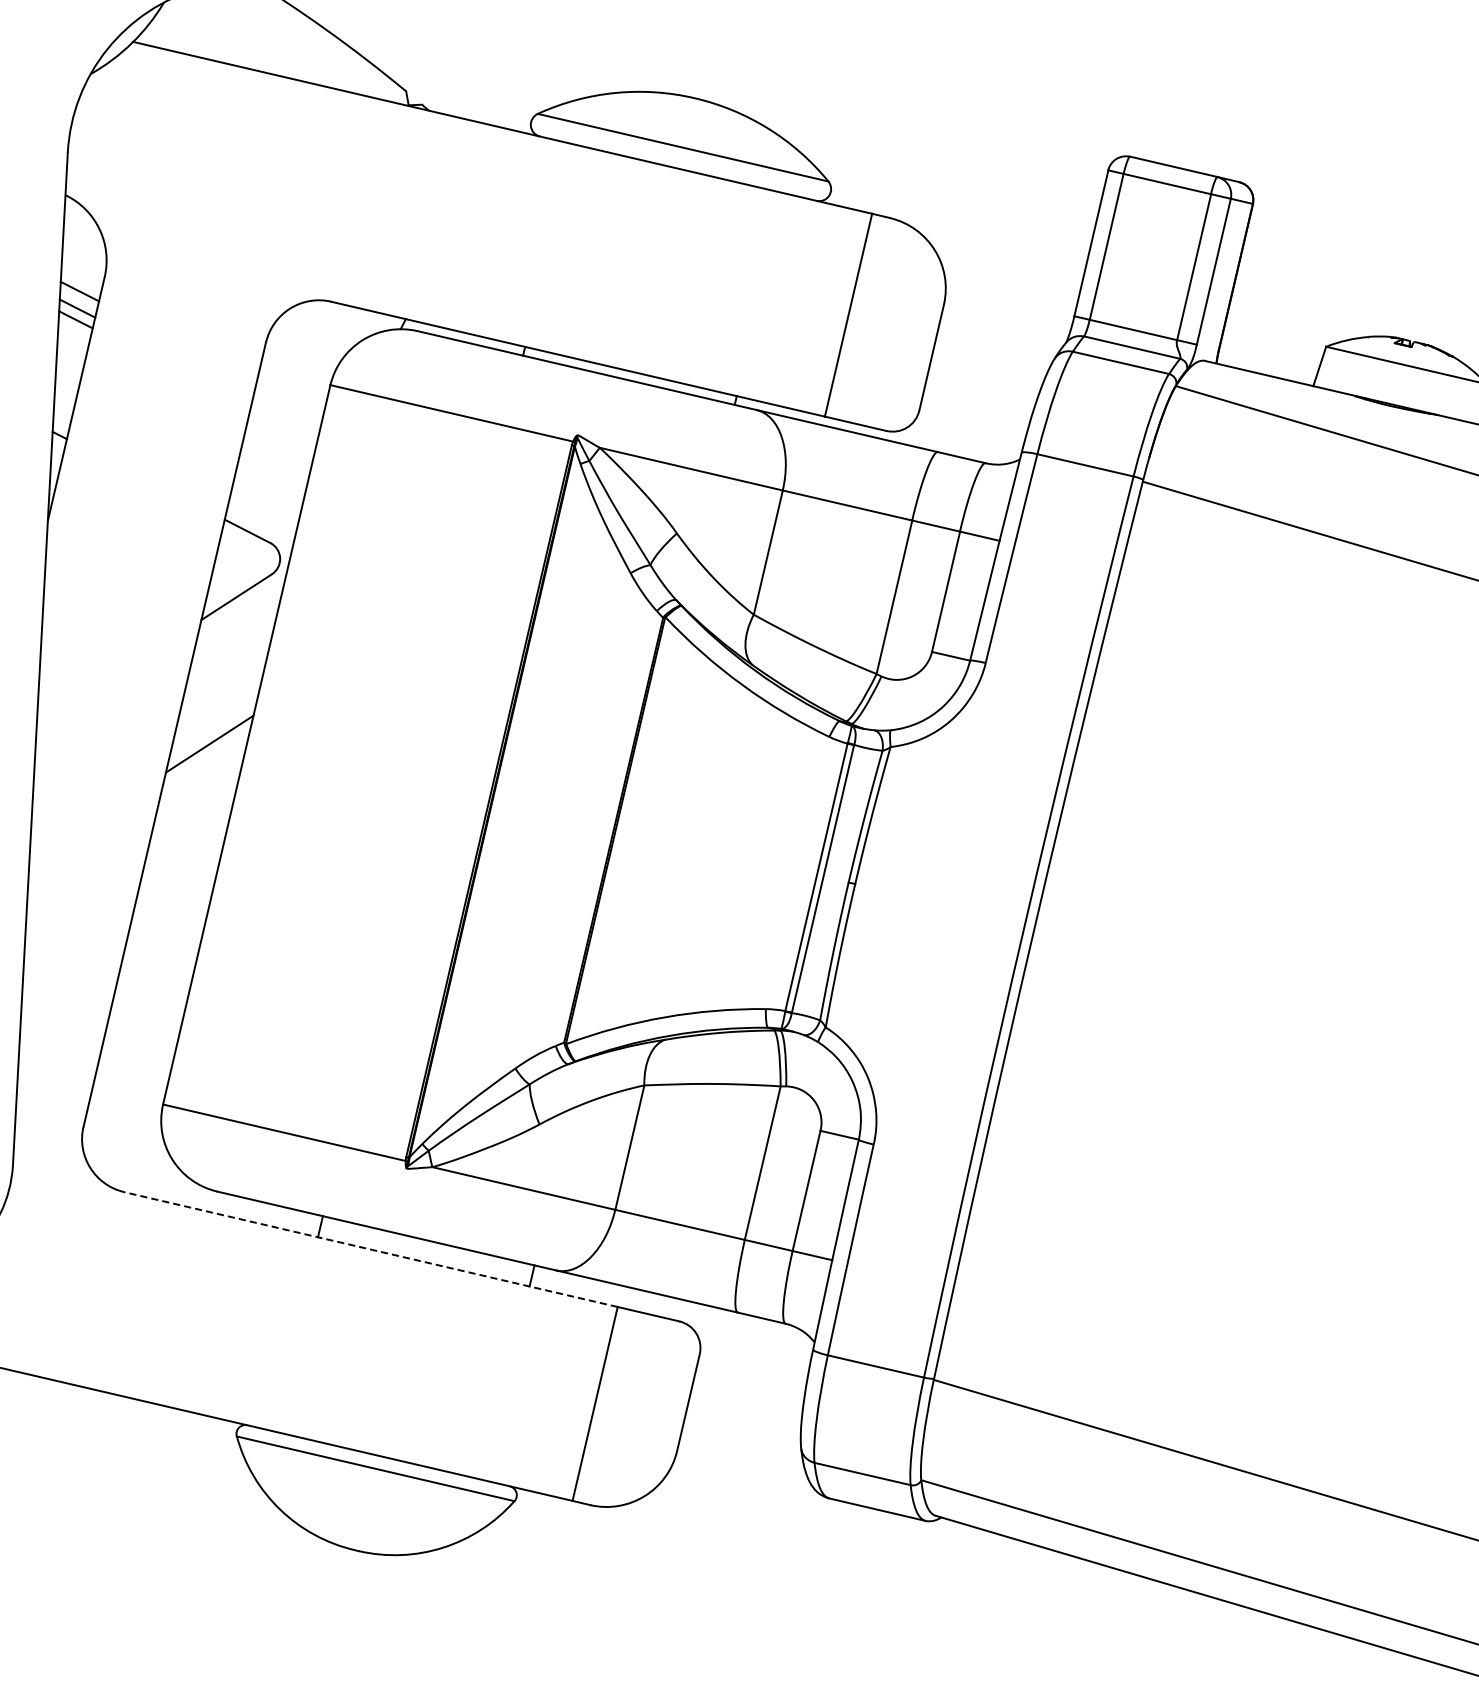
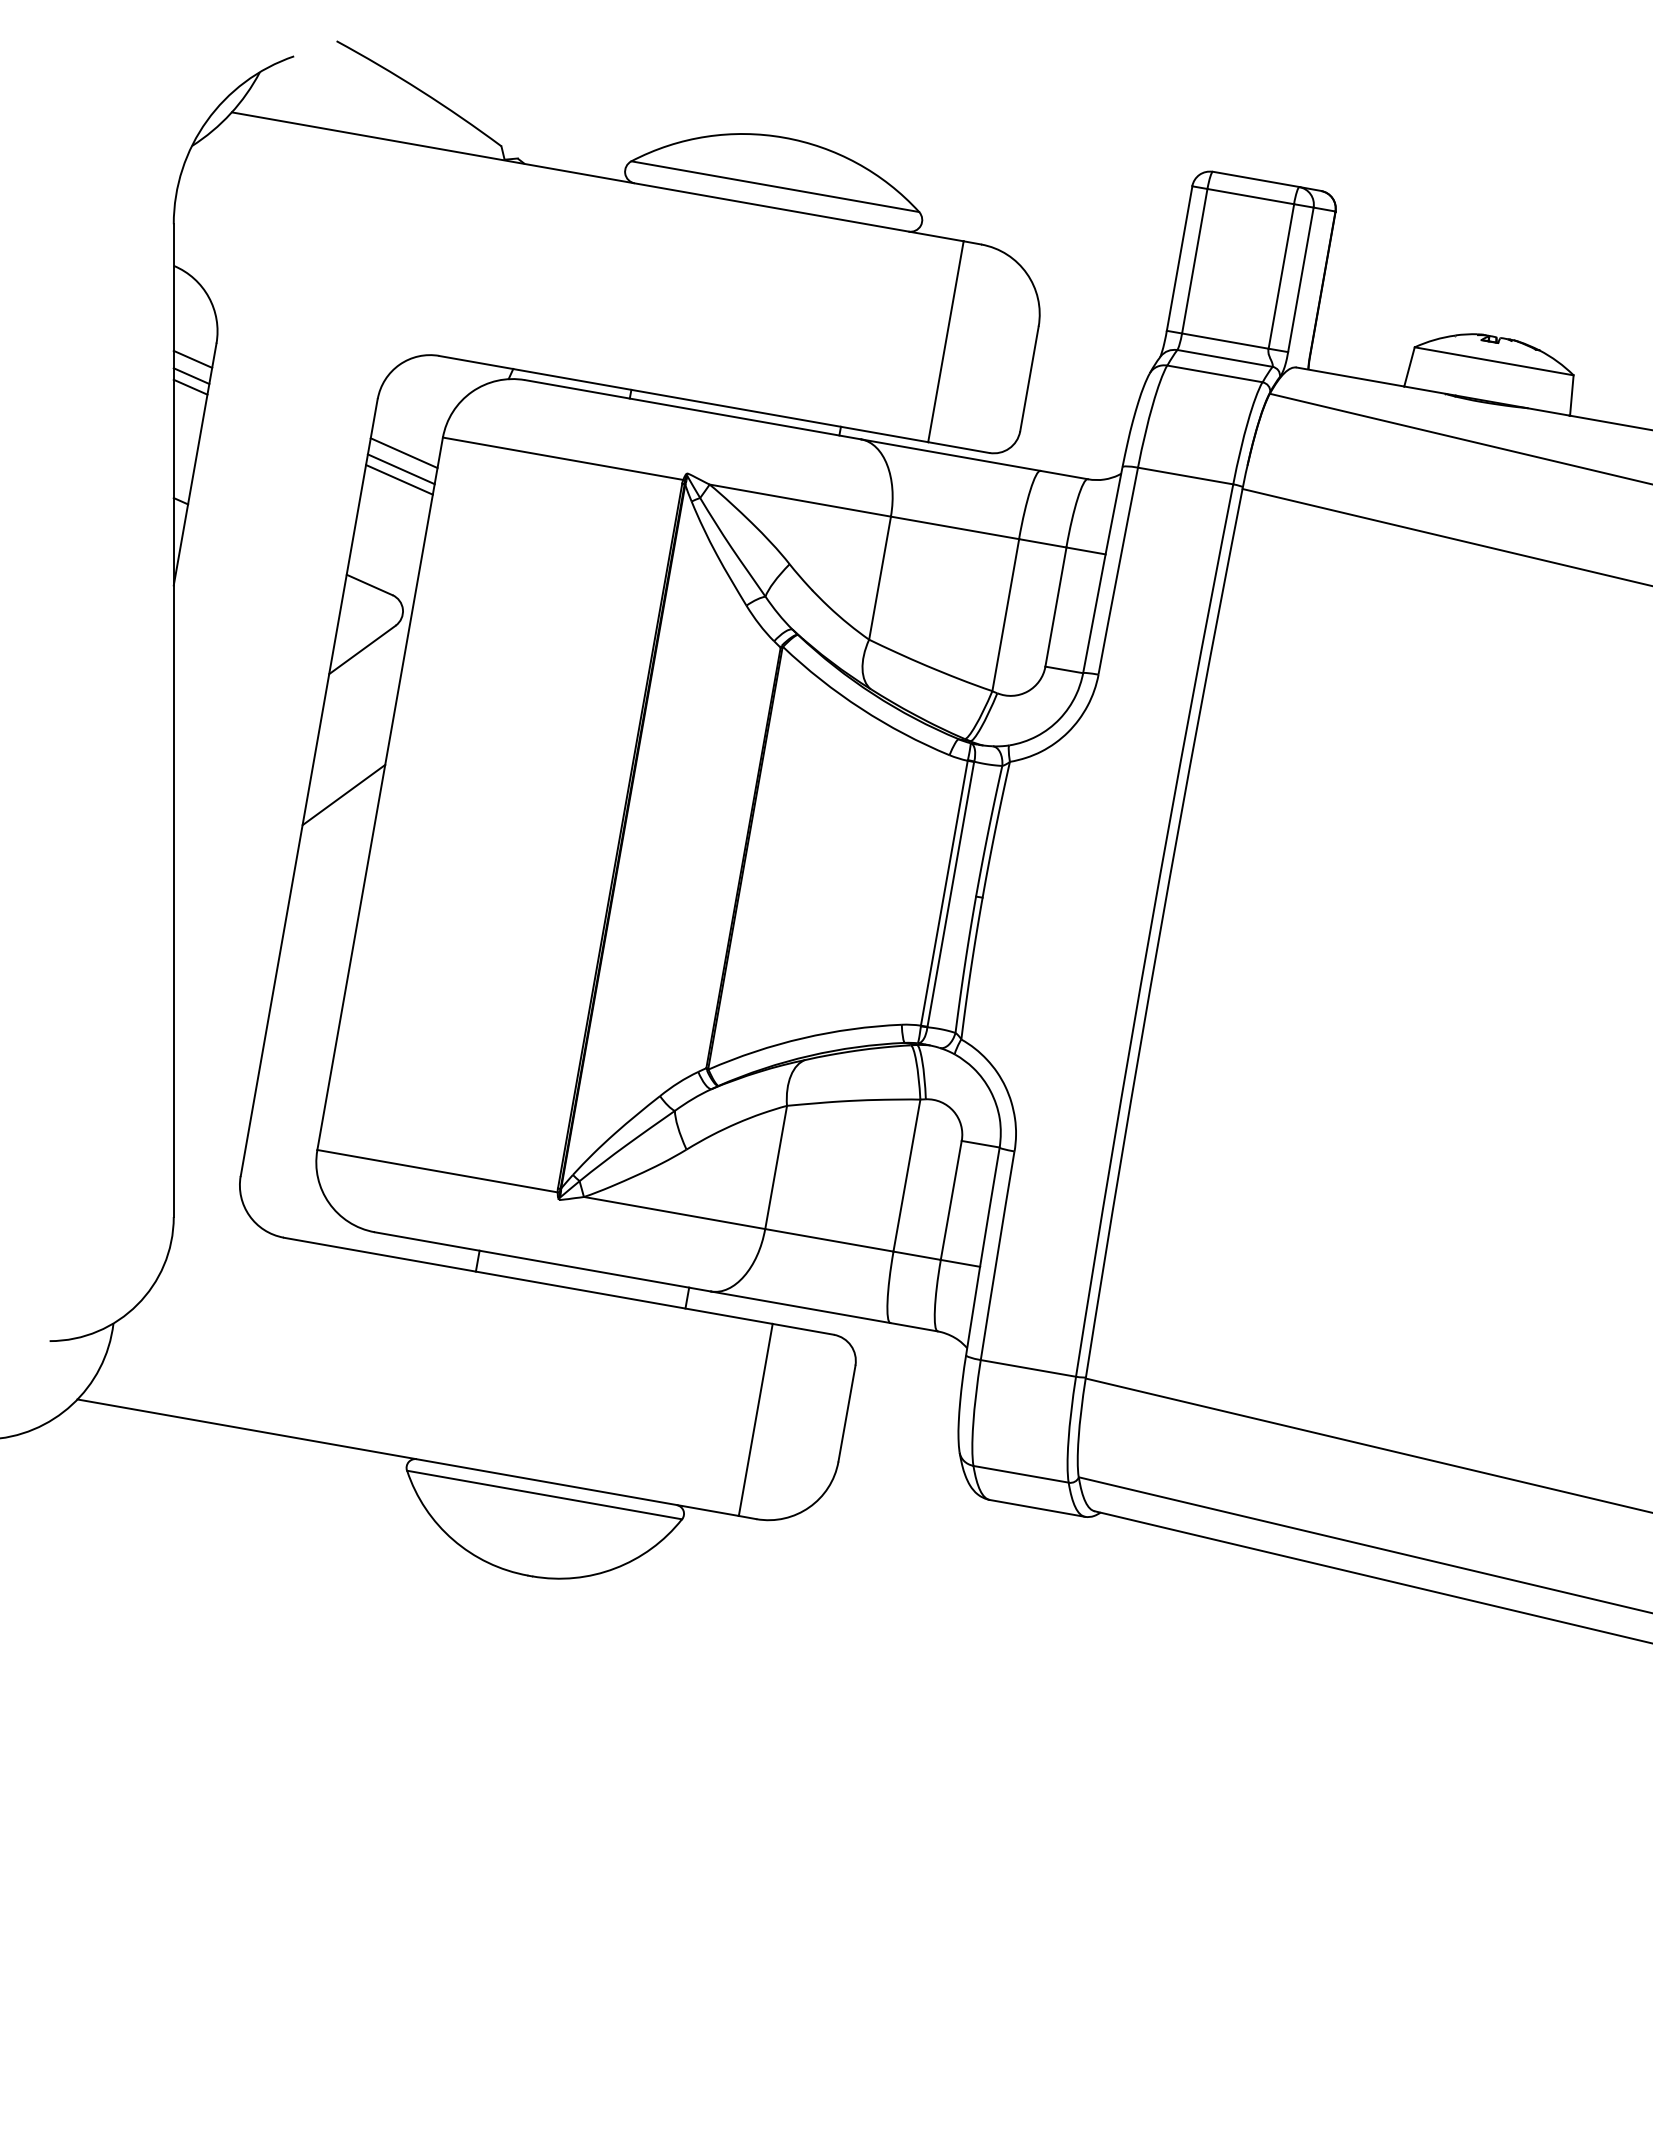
line: (289, 399) -> (403, 453), added
line: (285, 415) -> (400, 469), added
line: (283, 425) -> (399, 479), added
line: (370, 1249) -> (527, 1280), dashed -> solid

